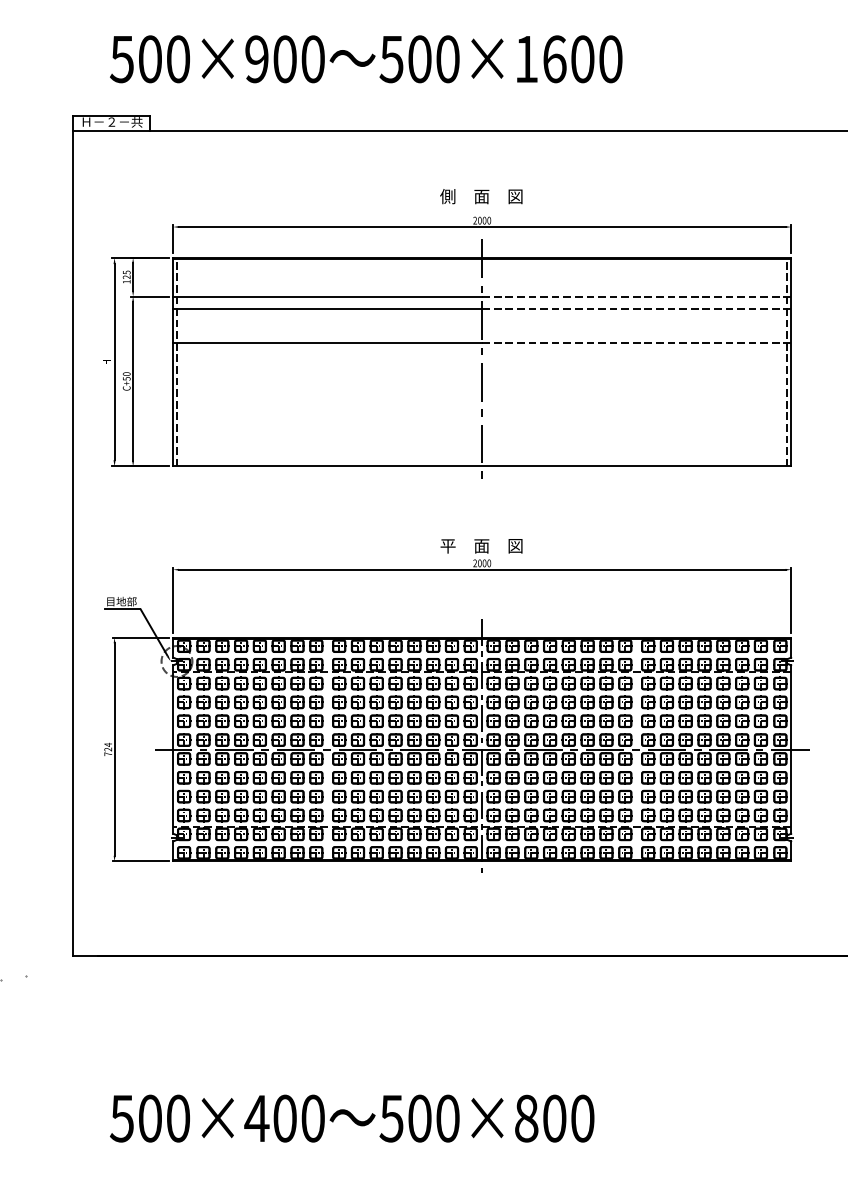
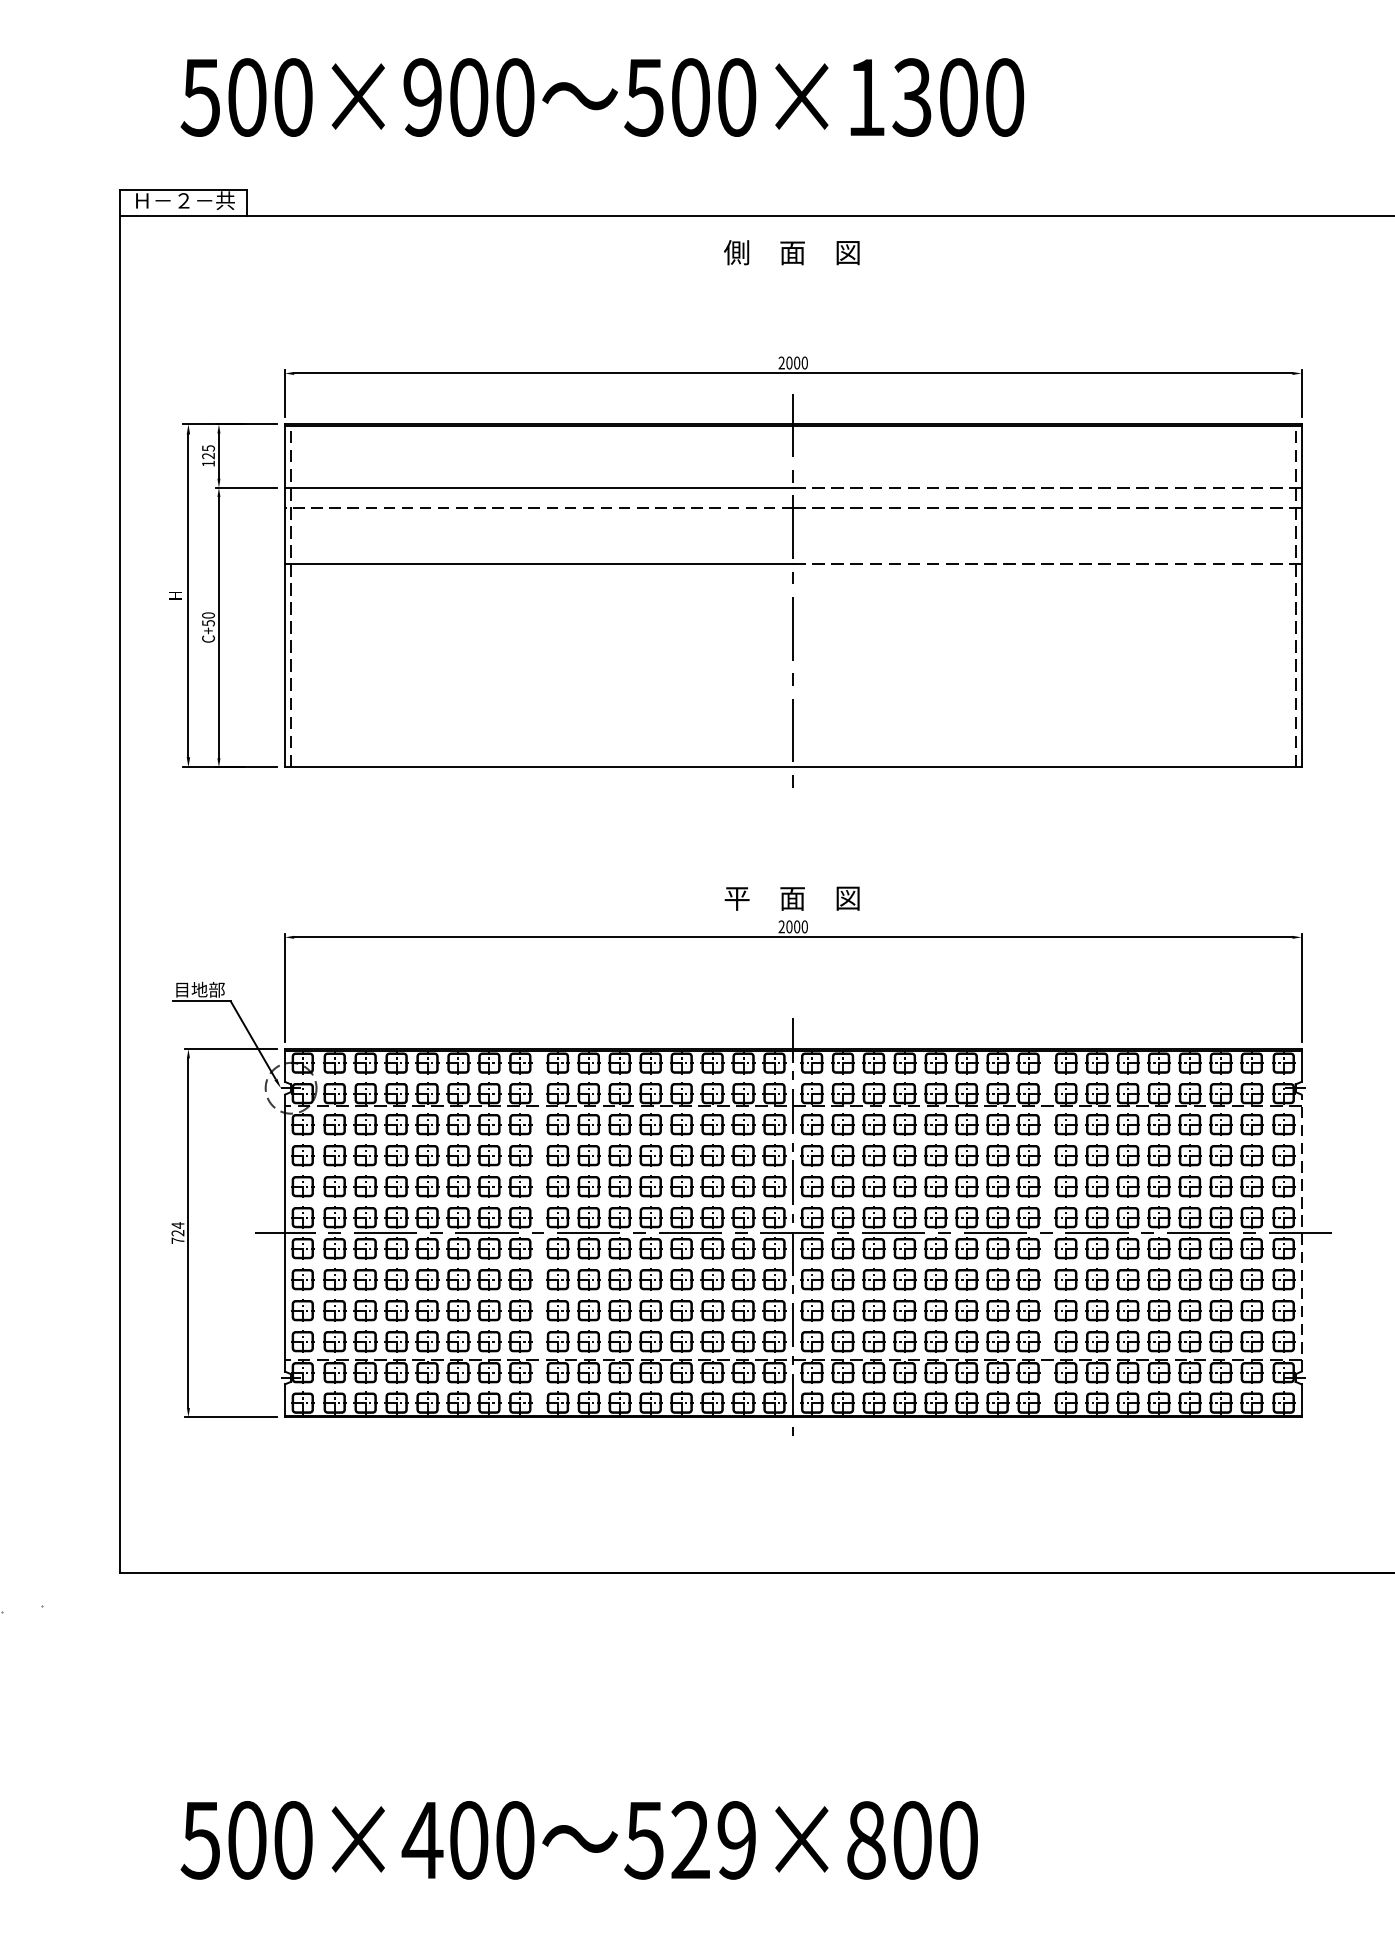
text: (554, 59) -> (912, 97), 500×1600 -> 500×1300
text: (481, 196) -> (792, 252), moved
line: (327, 308) -> (538, 507), solid -> dashed
line: (791, 749) -> (1302, 1233), solid -> dashed
text: (433, 1118) -> (713, 1840), 500×800 -> 529×800

